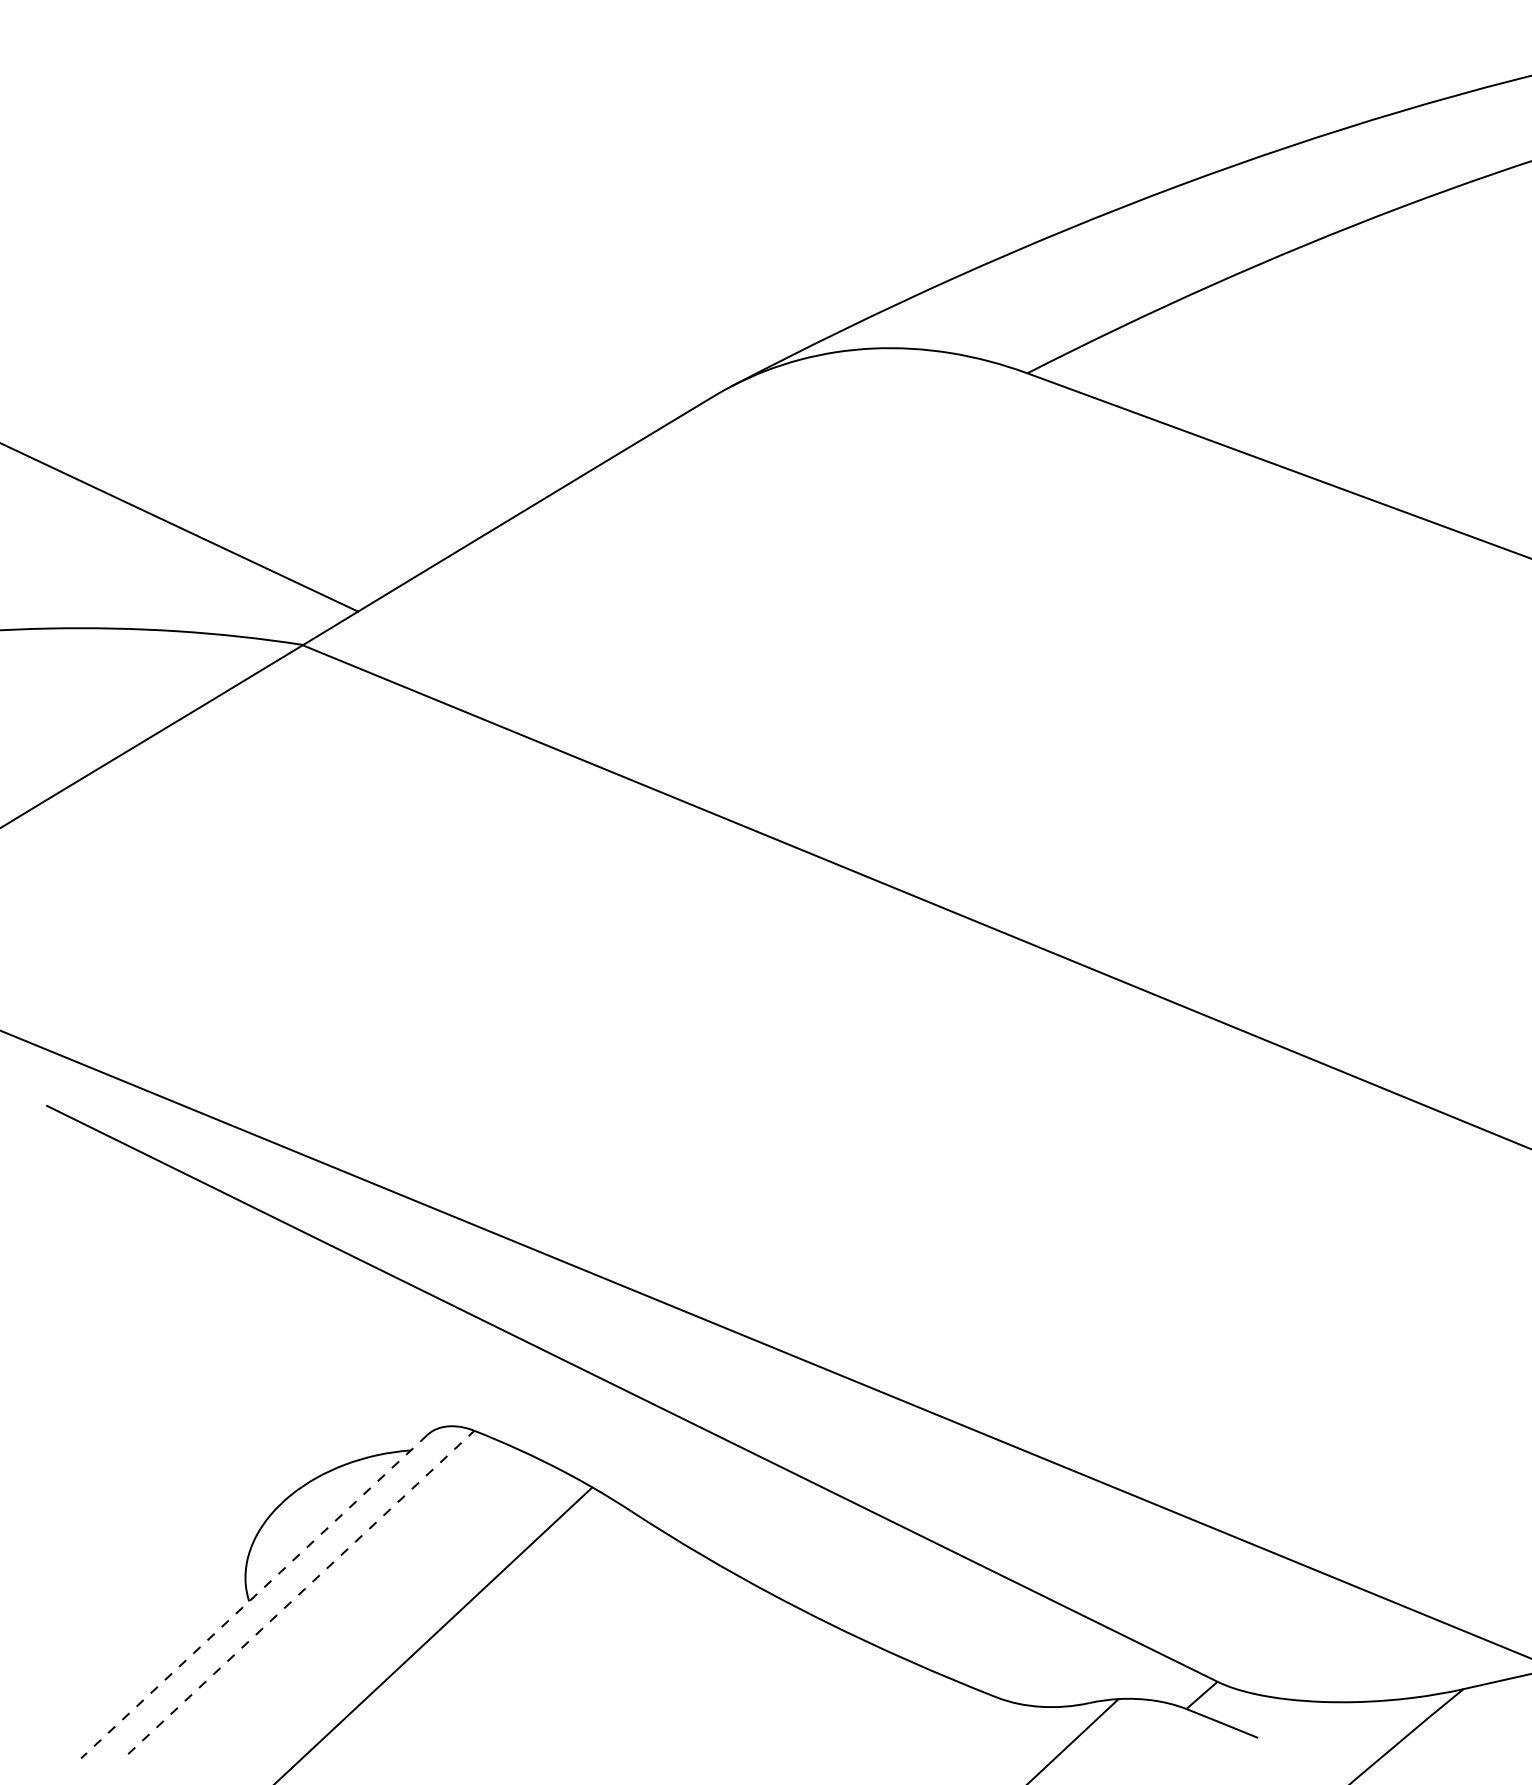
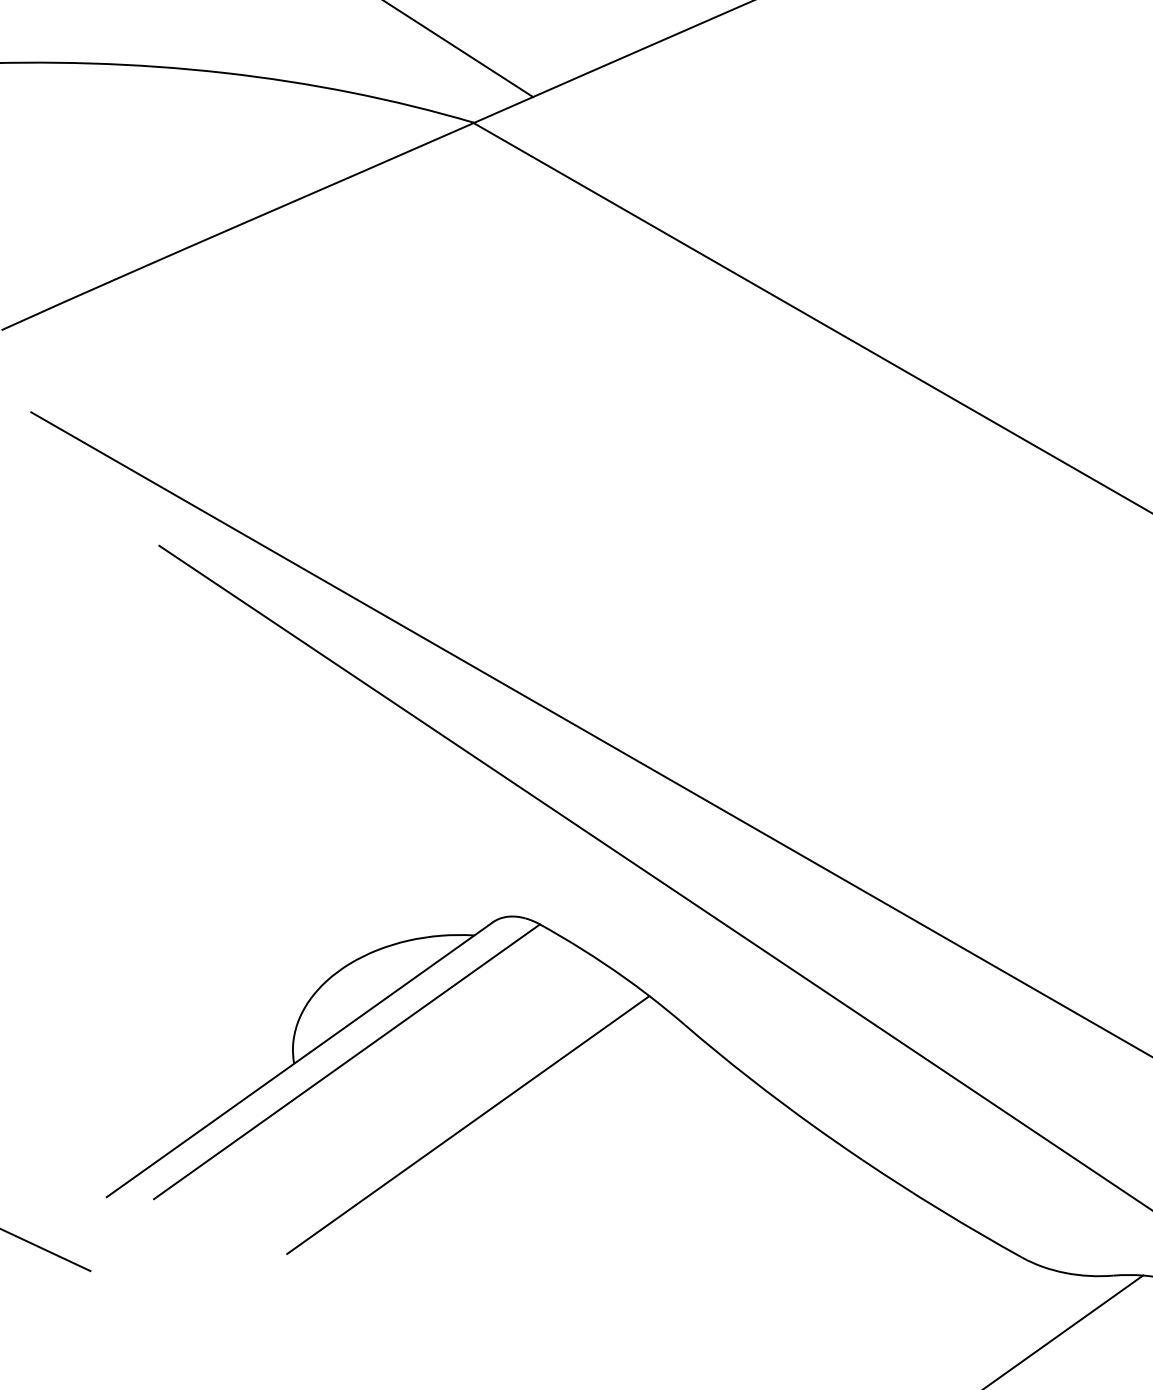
line: (301, 1592) -> (347, 1061), dashed -> solid
line: (254, 1596) -> (300, 1059), dashed -> solid

